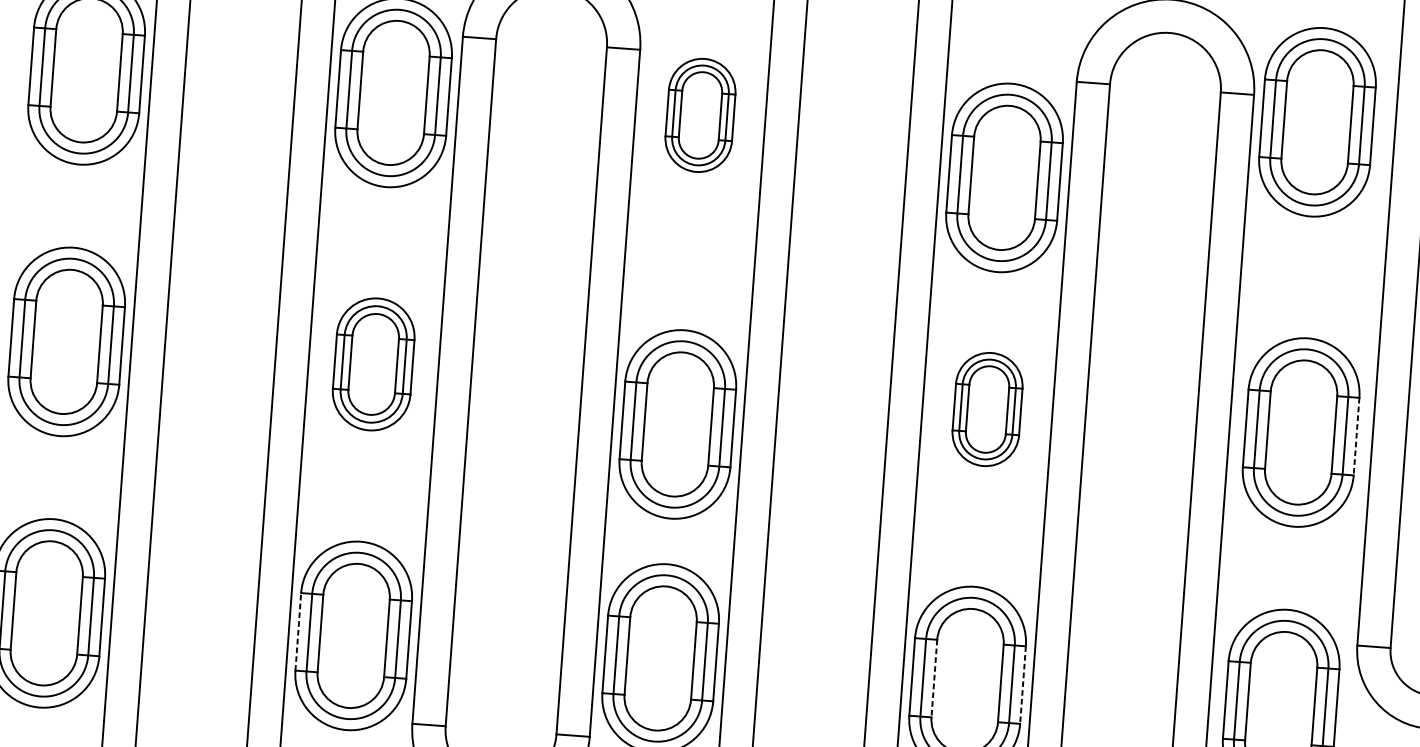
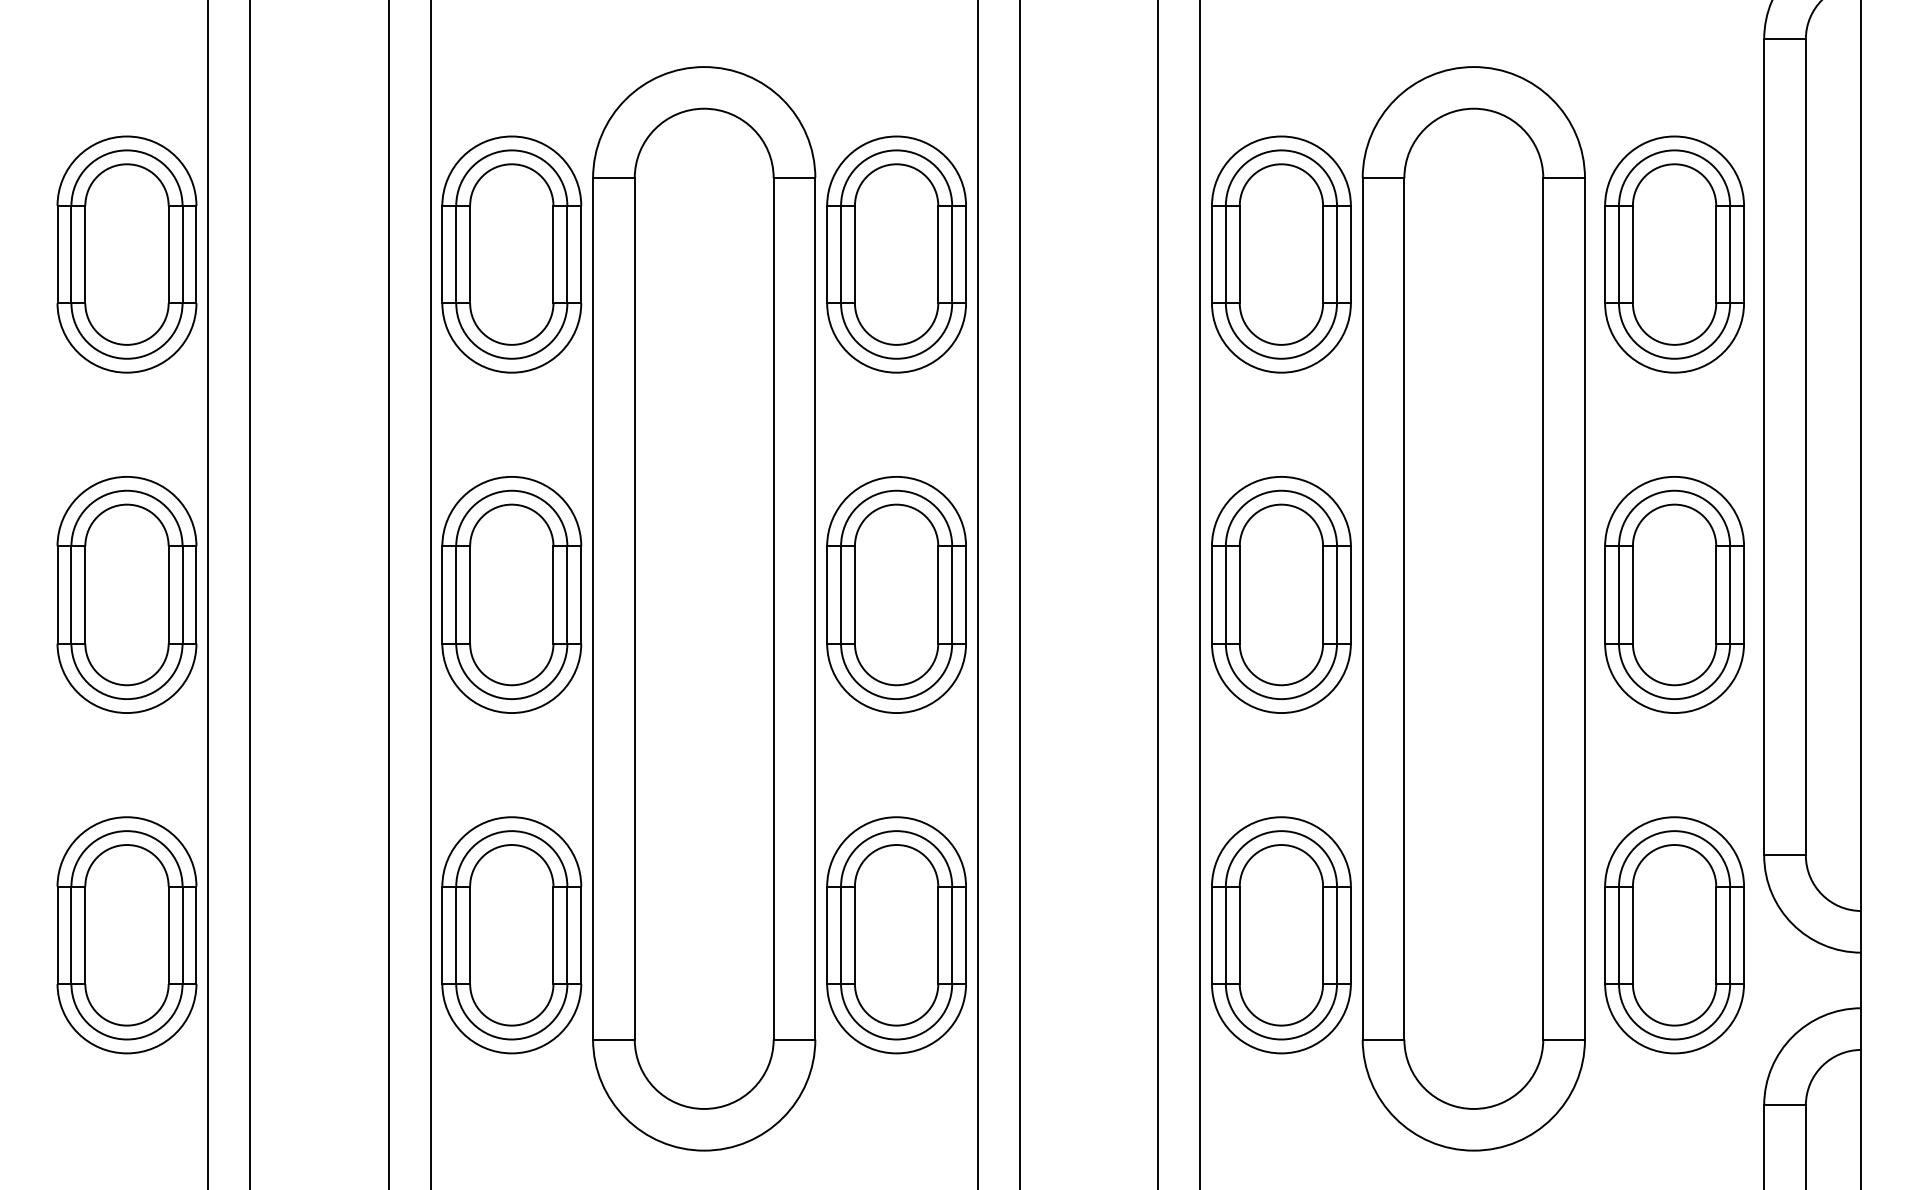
part: (700, 115) -> (896, 254), size x1.67
part: (1317, 122) -> (1674, 254), moved
part: (1004, 177) -> (1281, 254), moved
part: (373, 364) -> (511, 594), size x1.43
part: (987, 409) -> (1281, 594), size x1.67
part: (677, 424) -> (896, 594), moved
line: (1356, 436) -> (1744, 594), dashed -> solid
line: (298, 632) -> (442, 935), dashed -> solid
line: (934, 678) -> (1239, 935), dashed -> solid
line: (1022, 685) -> (1350, 935), dashed -> solid

